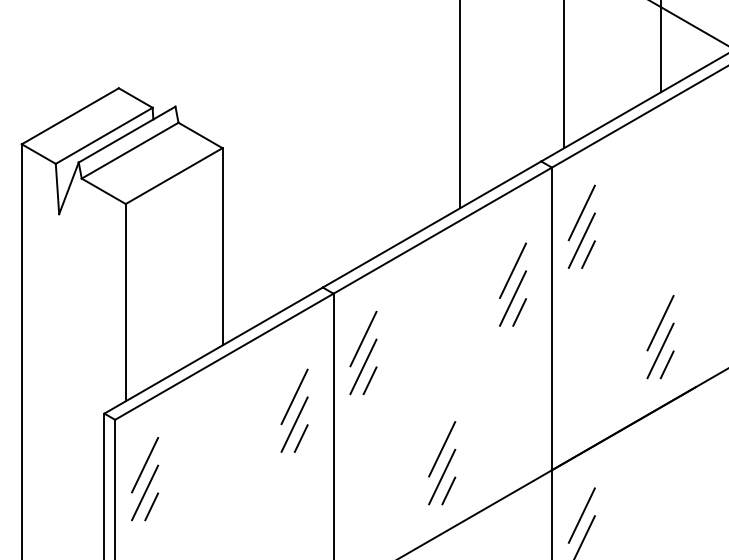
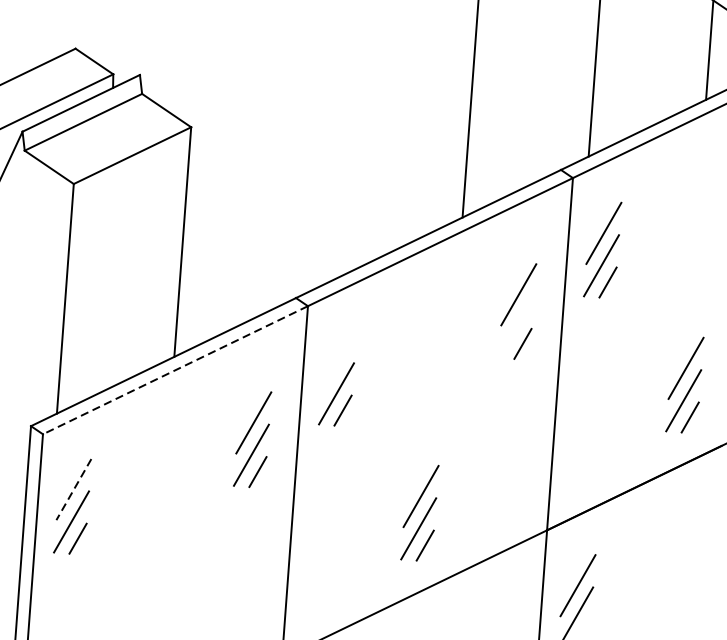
line: (512, 298) -> (515, 327), removed
line: (363, 338) -> (338, 360), removed
line: (223, 357) -> (174, 371), solid -> dashed
line: (144, 465) -> (73, 489), solid -> dashed

